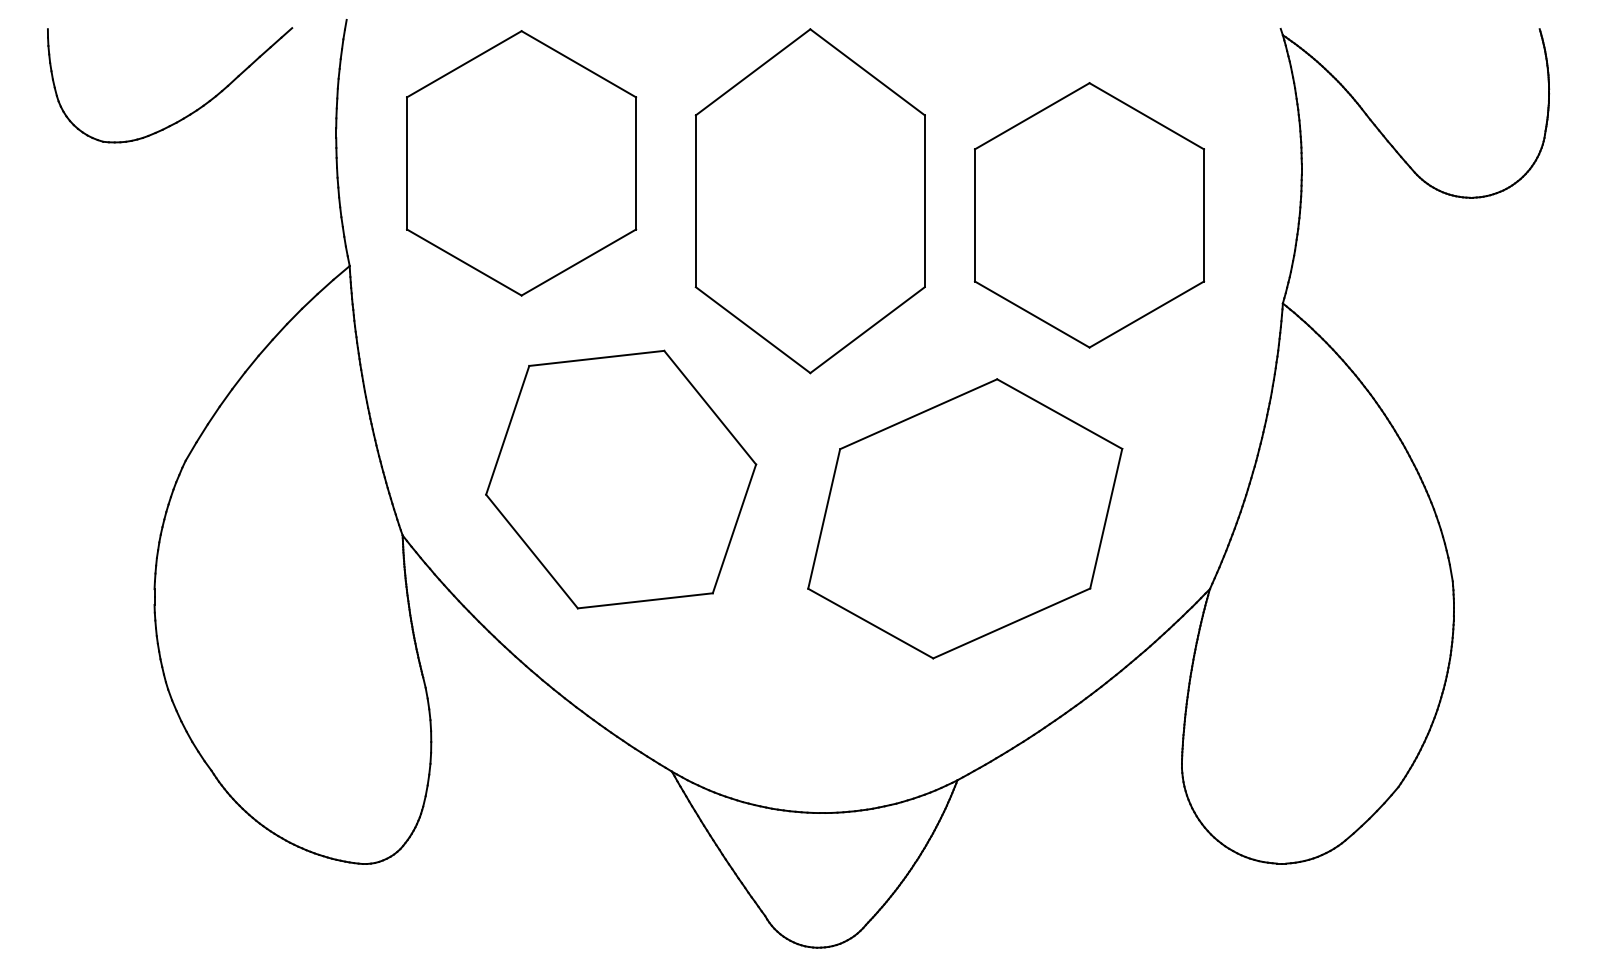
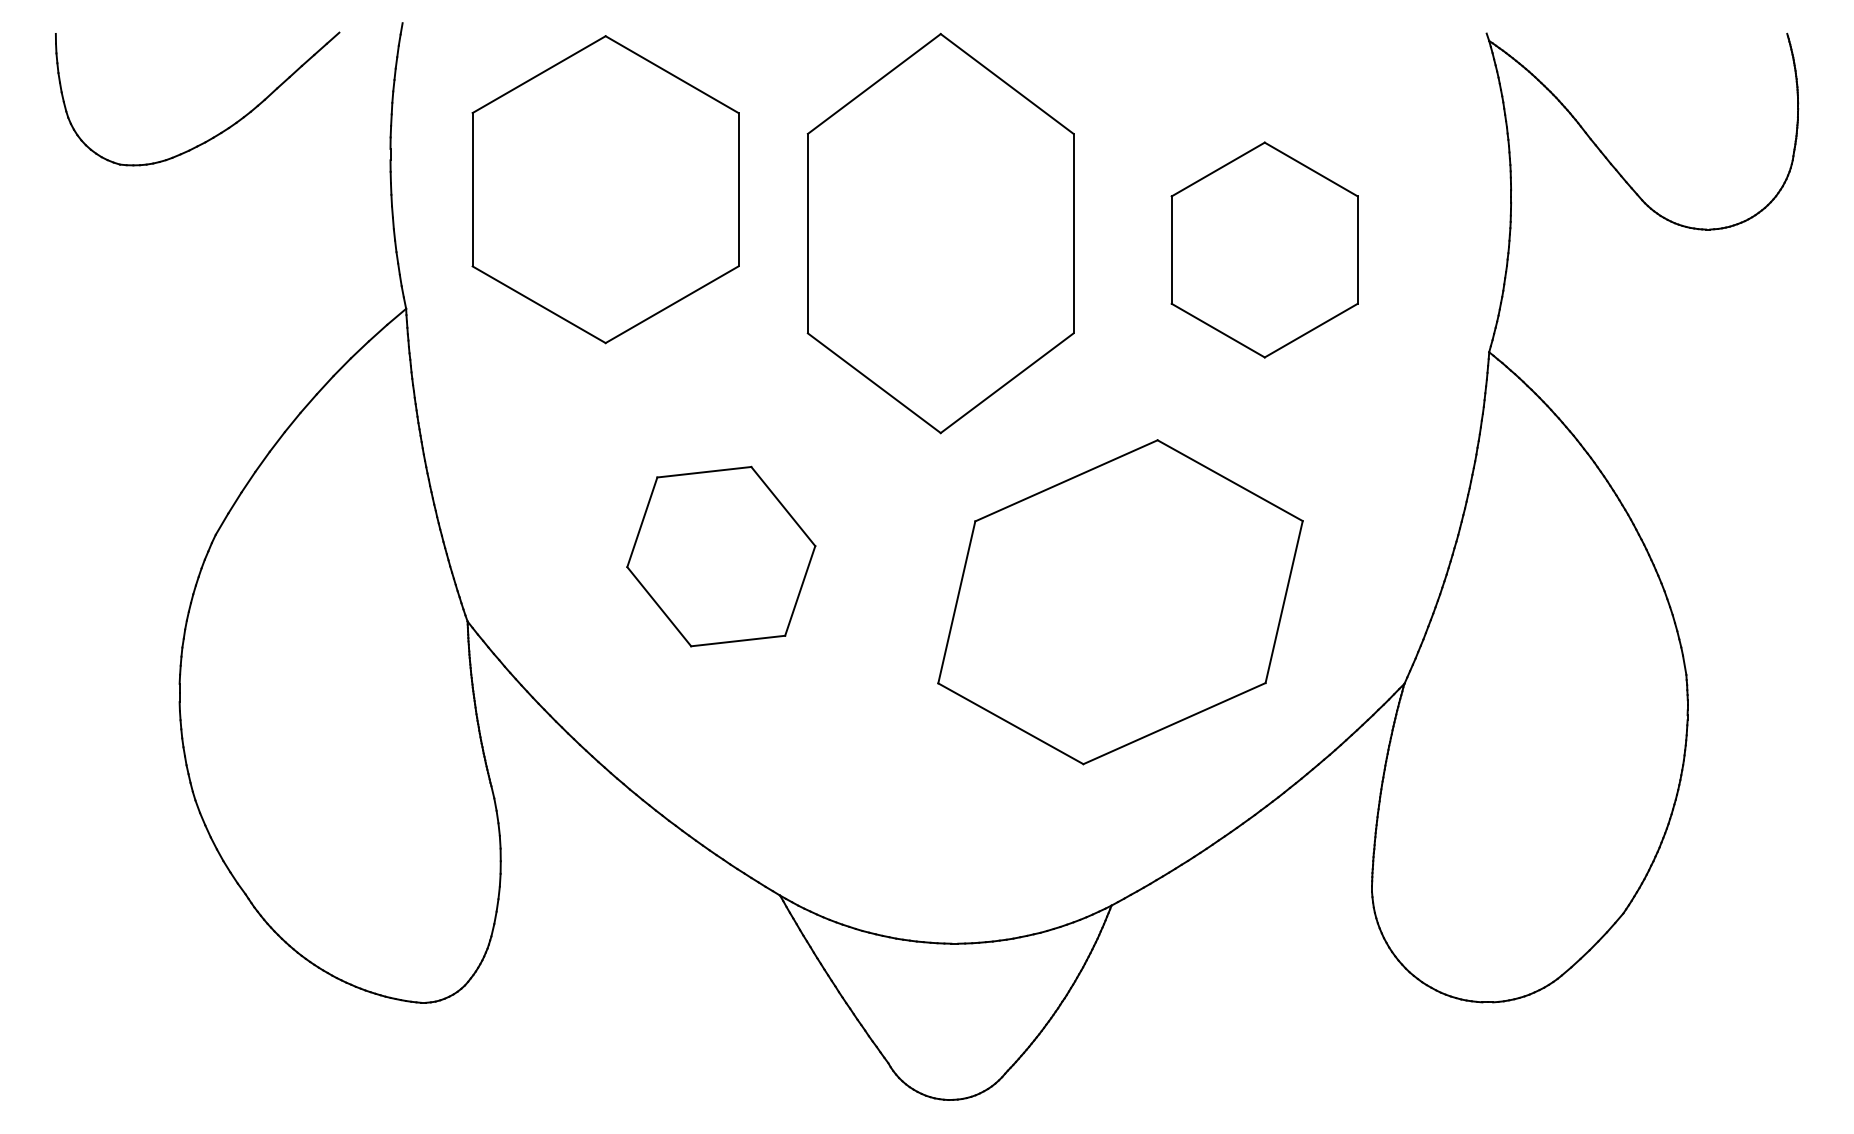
part: (1089, 215) -> (1264, 250), size x0.7
part: (621, 479) -> (721, 556), size x0.6

